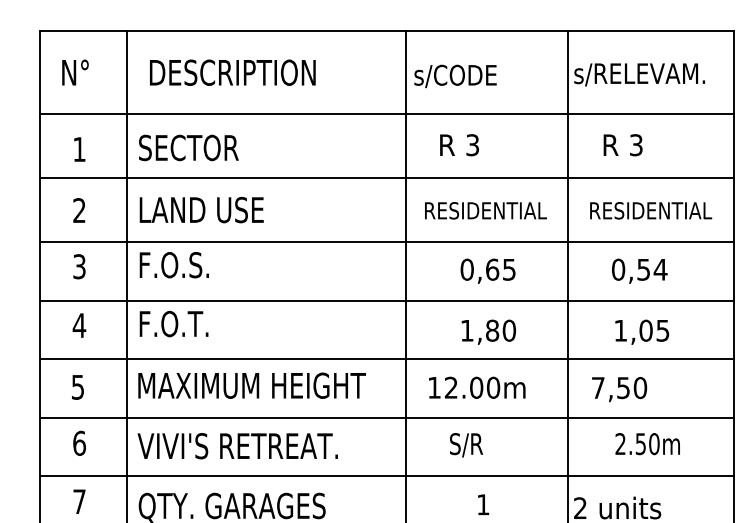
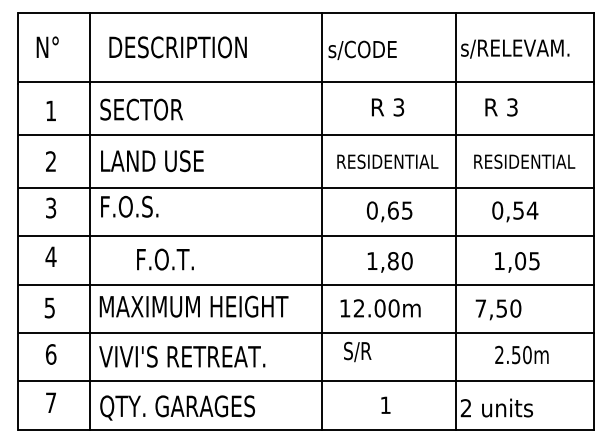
text: (460, 145) -> (388, 107), moved
text: (174, 323) -> (165, 259), moved
text: (466, 444) -> (357, 351), moved

